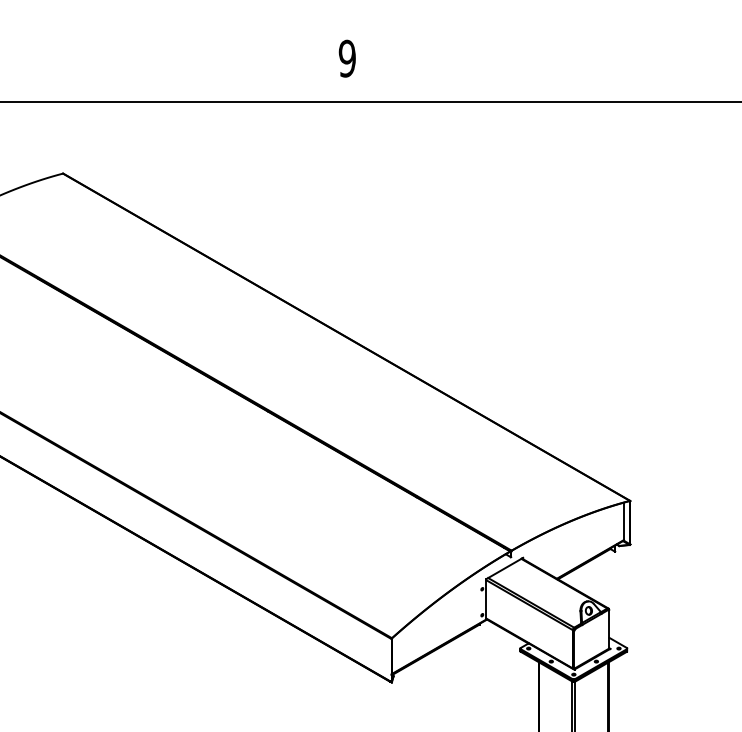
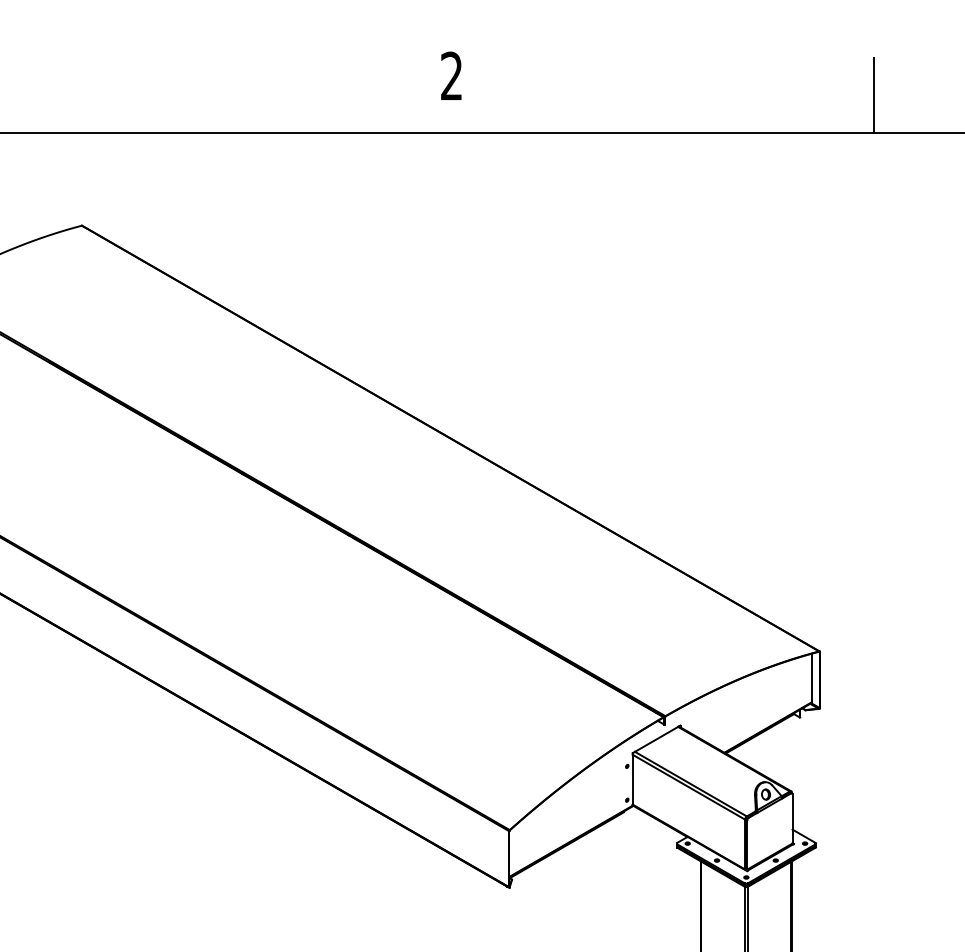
text: (346, 58) -> (450, 75), 9 -> 2
line: (672, 73) -> (874, 95), added

